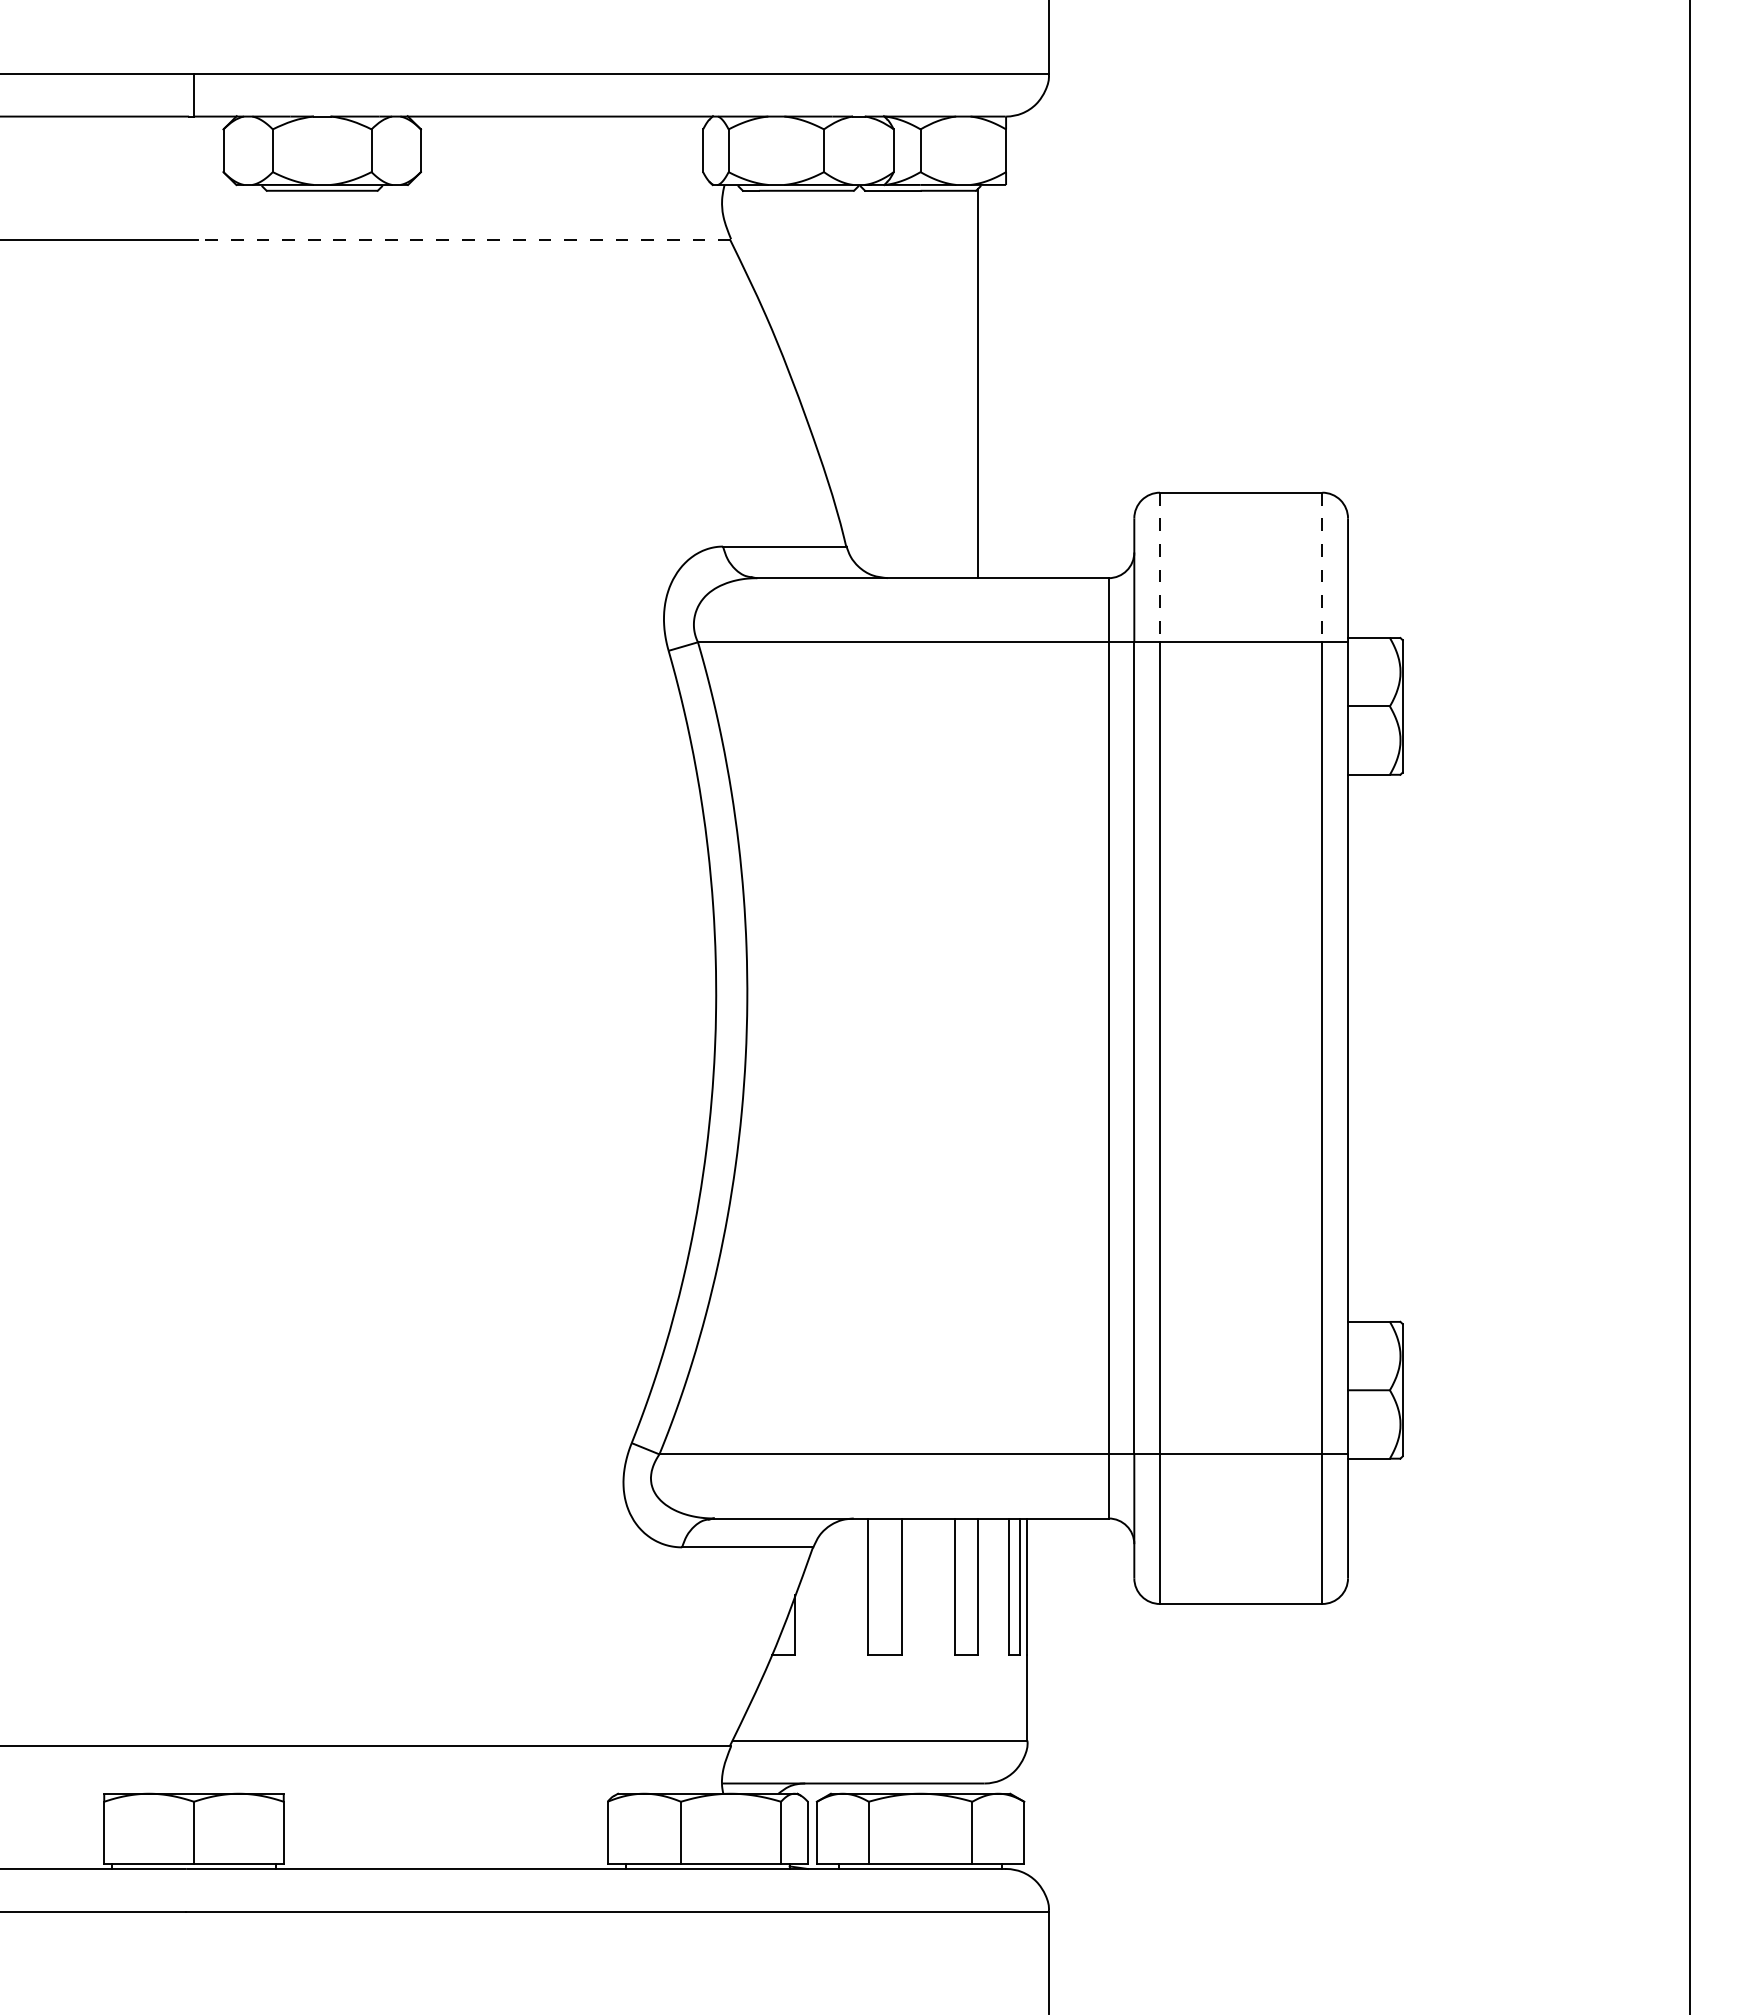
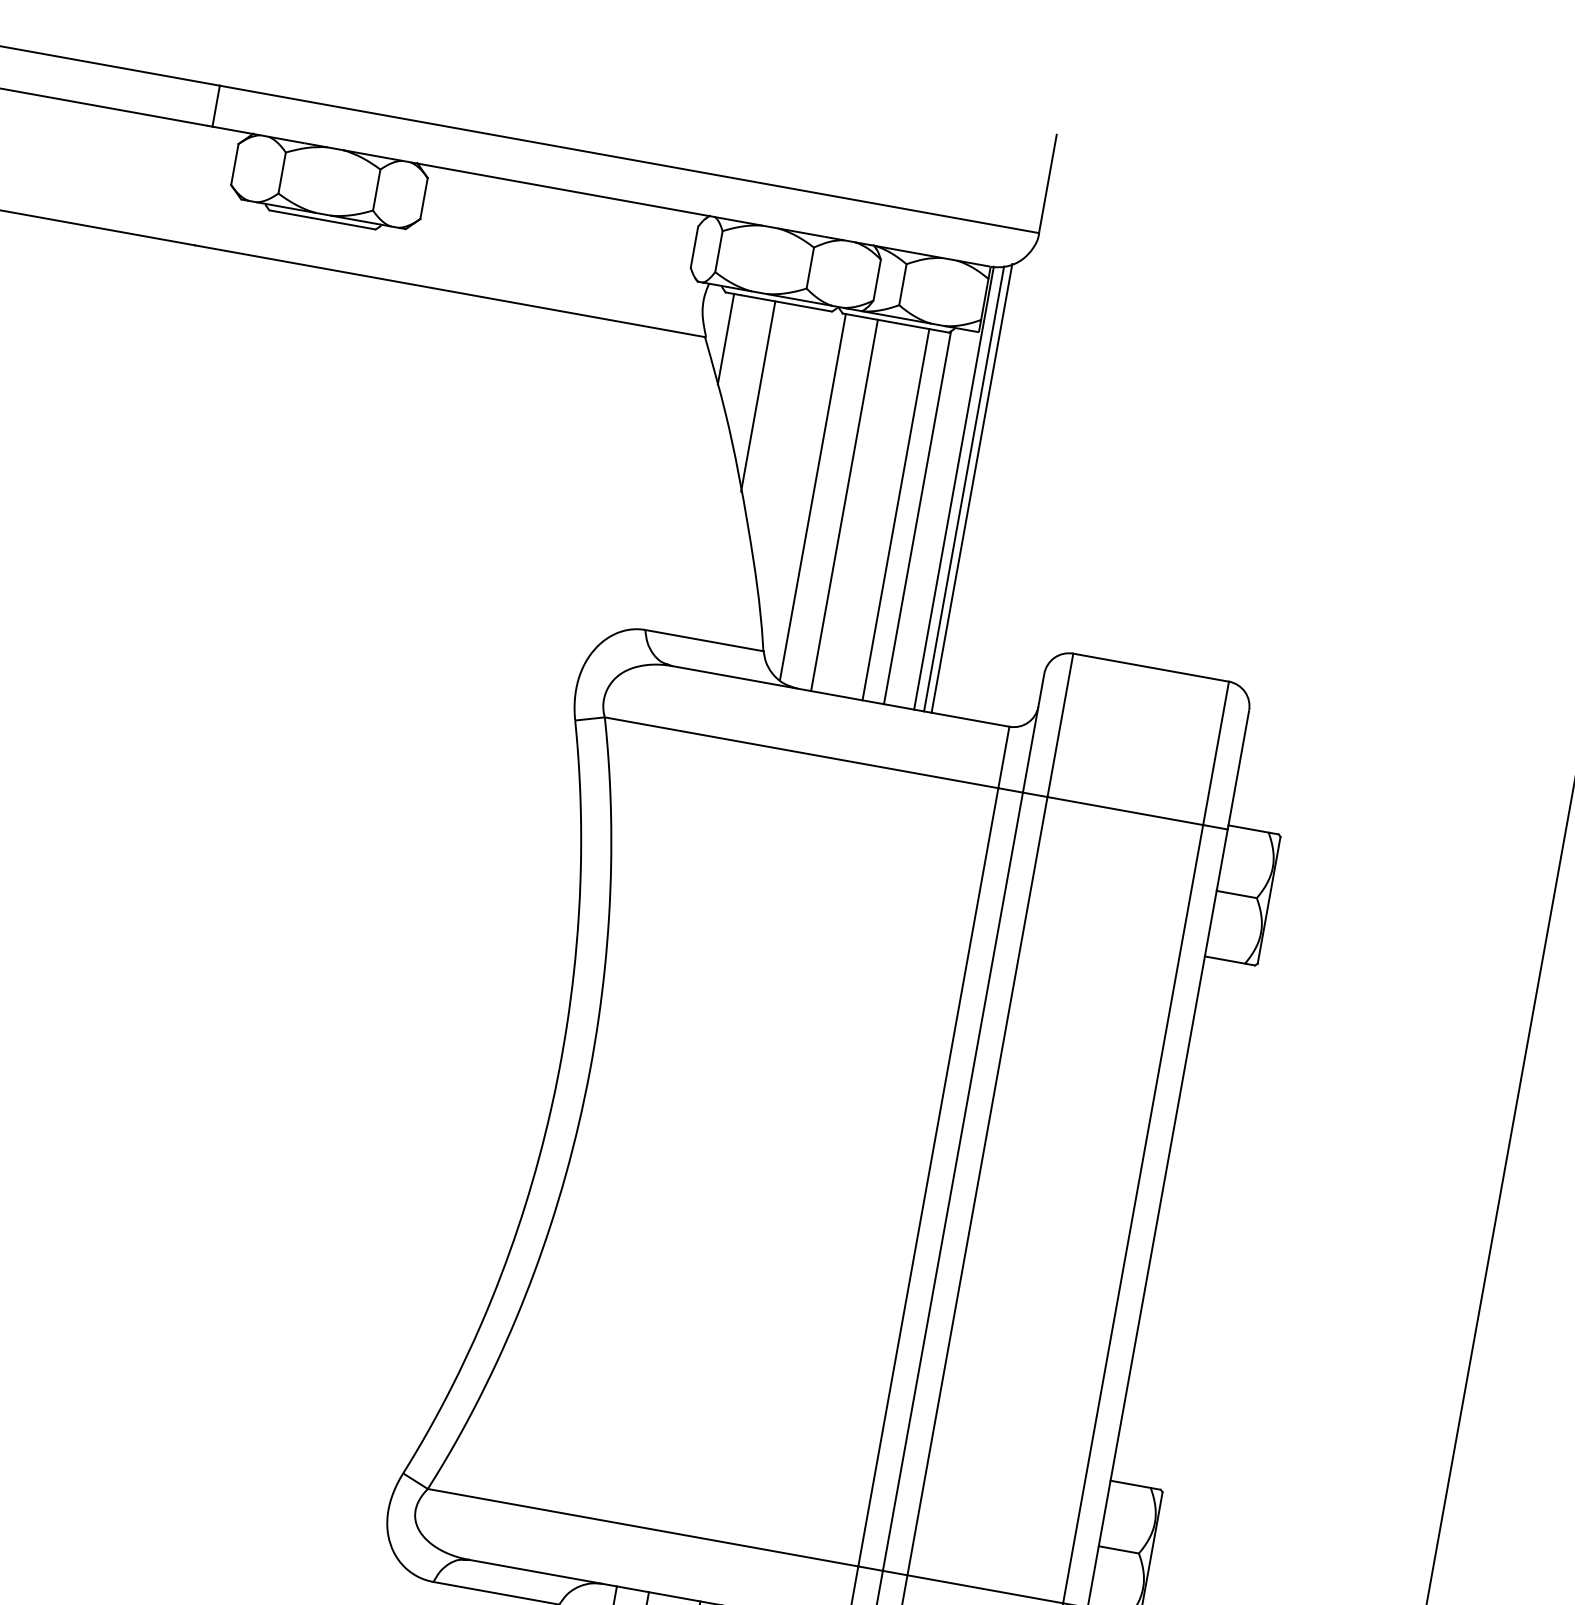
line: (751, 237) -> (725, 338), added
line: (463, 239) -> (449, 290), dashed -> solid
line: (794, 289) -> (758, 395), added
line: (1027, 343) -> (972, 487), added
line: (1019, 345) -> (964, 488), added
line: (1009, 347) -> (954, 488), added
line: (868, 381) -> (813, 496), added
line: (901, 384) -> (844, 505), added
line: (955, 384) -> (896, 514), added
line: (1159, 567) -> (1059, 725), dashed -> solid
line: (1322, 567) -> (1216, 753), dashed -> solid

